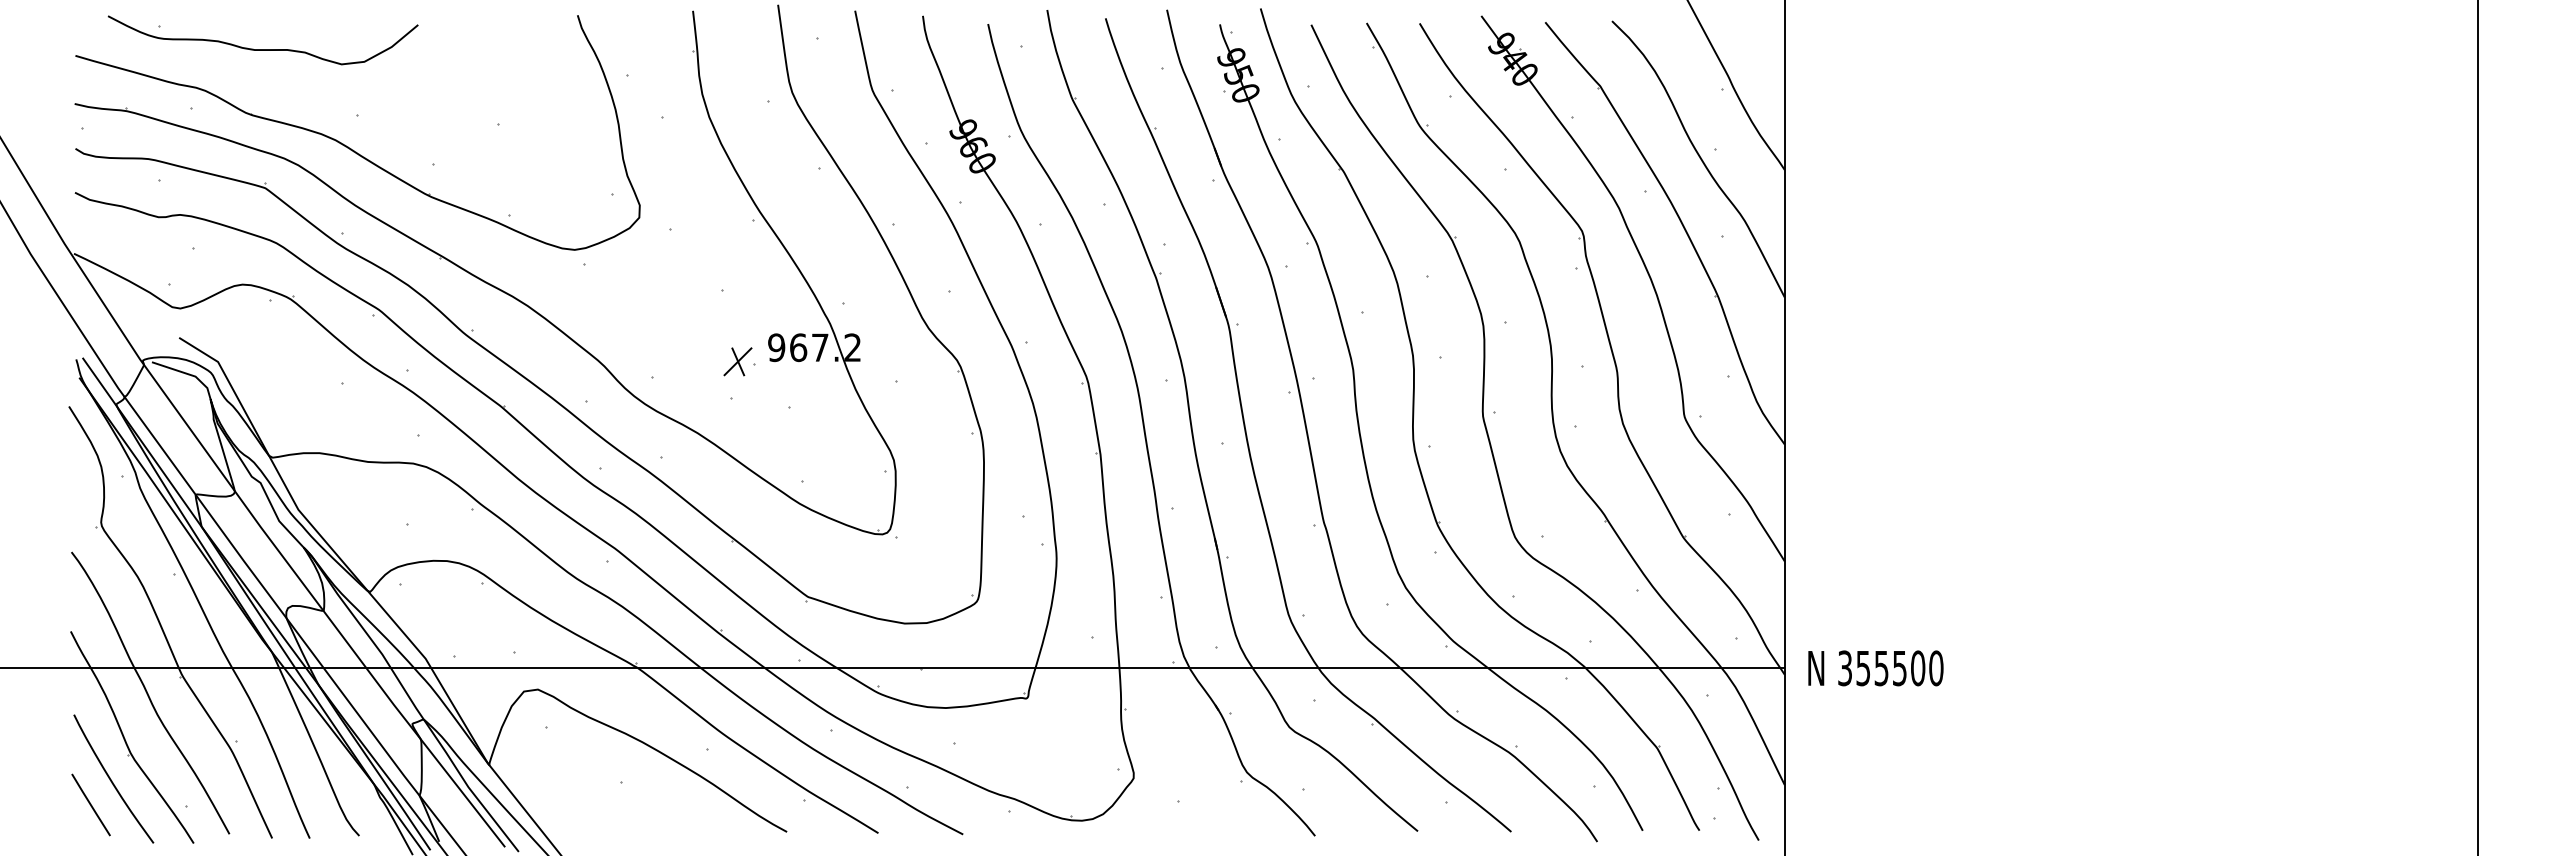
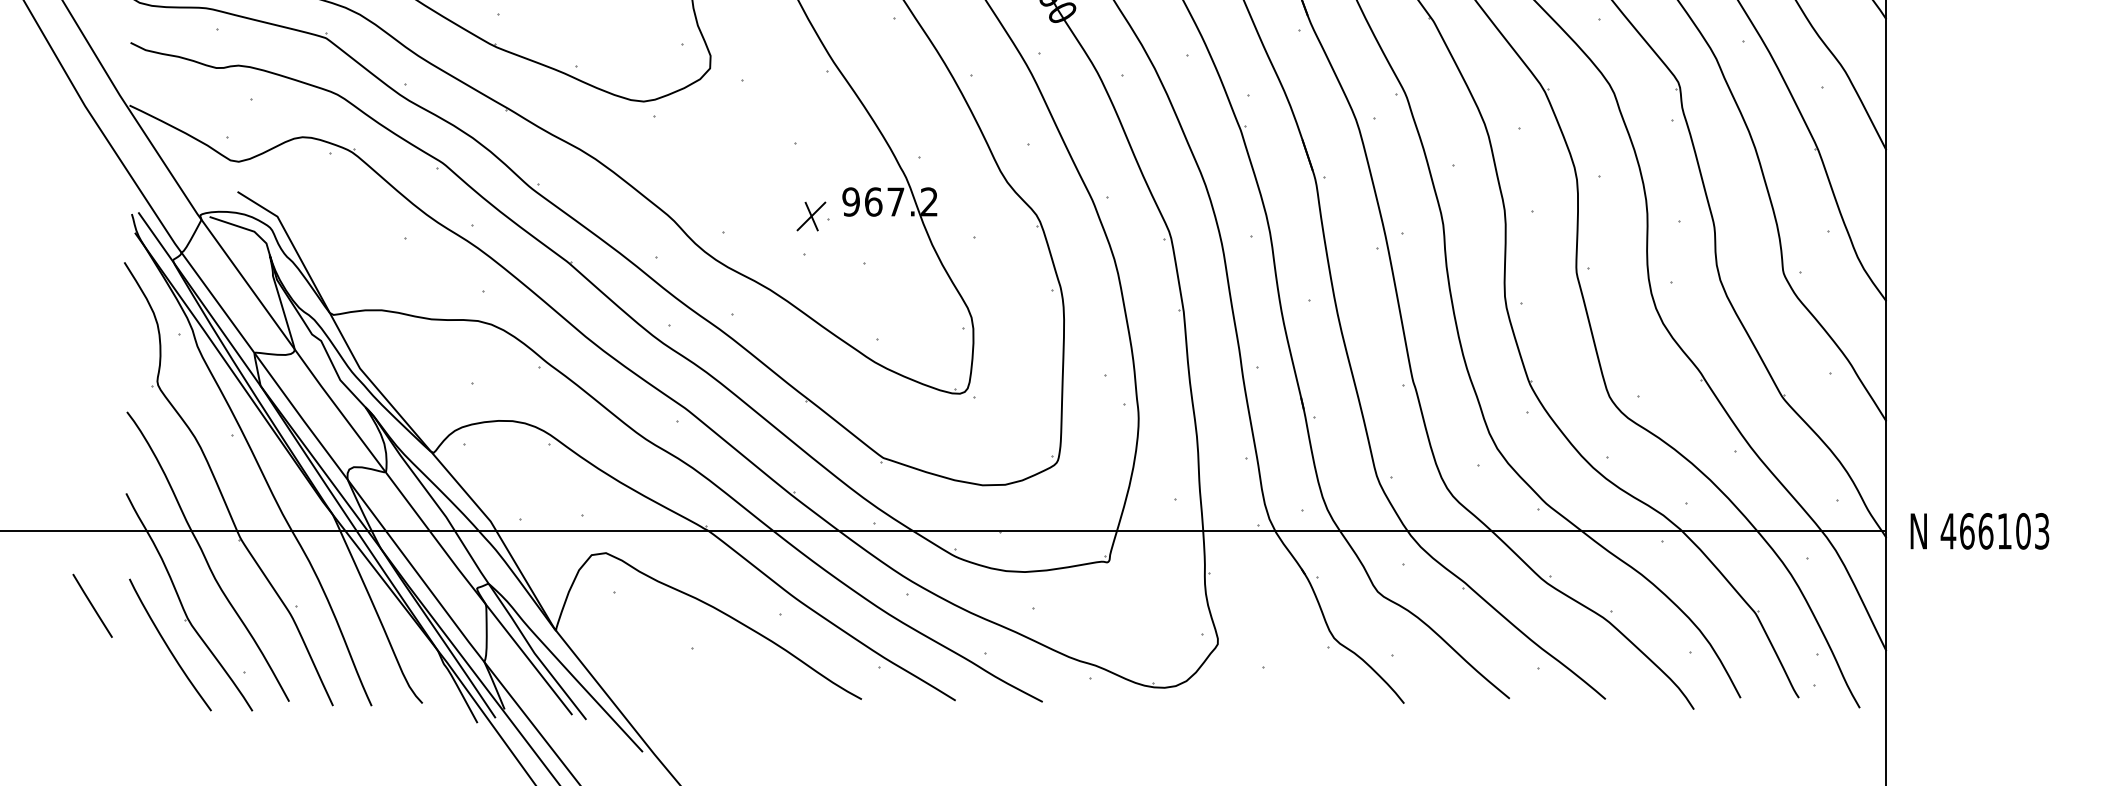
text: (1890, 668) -> (1995, 531), 355500 -> 466103
line: (90, 804) -> (92, 605), moved

